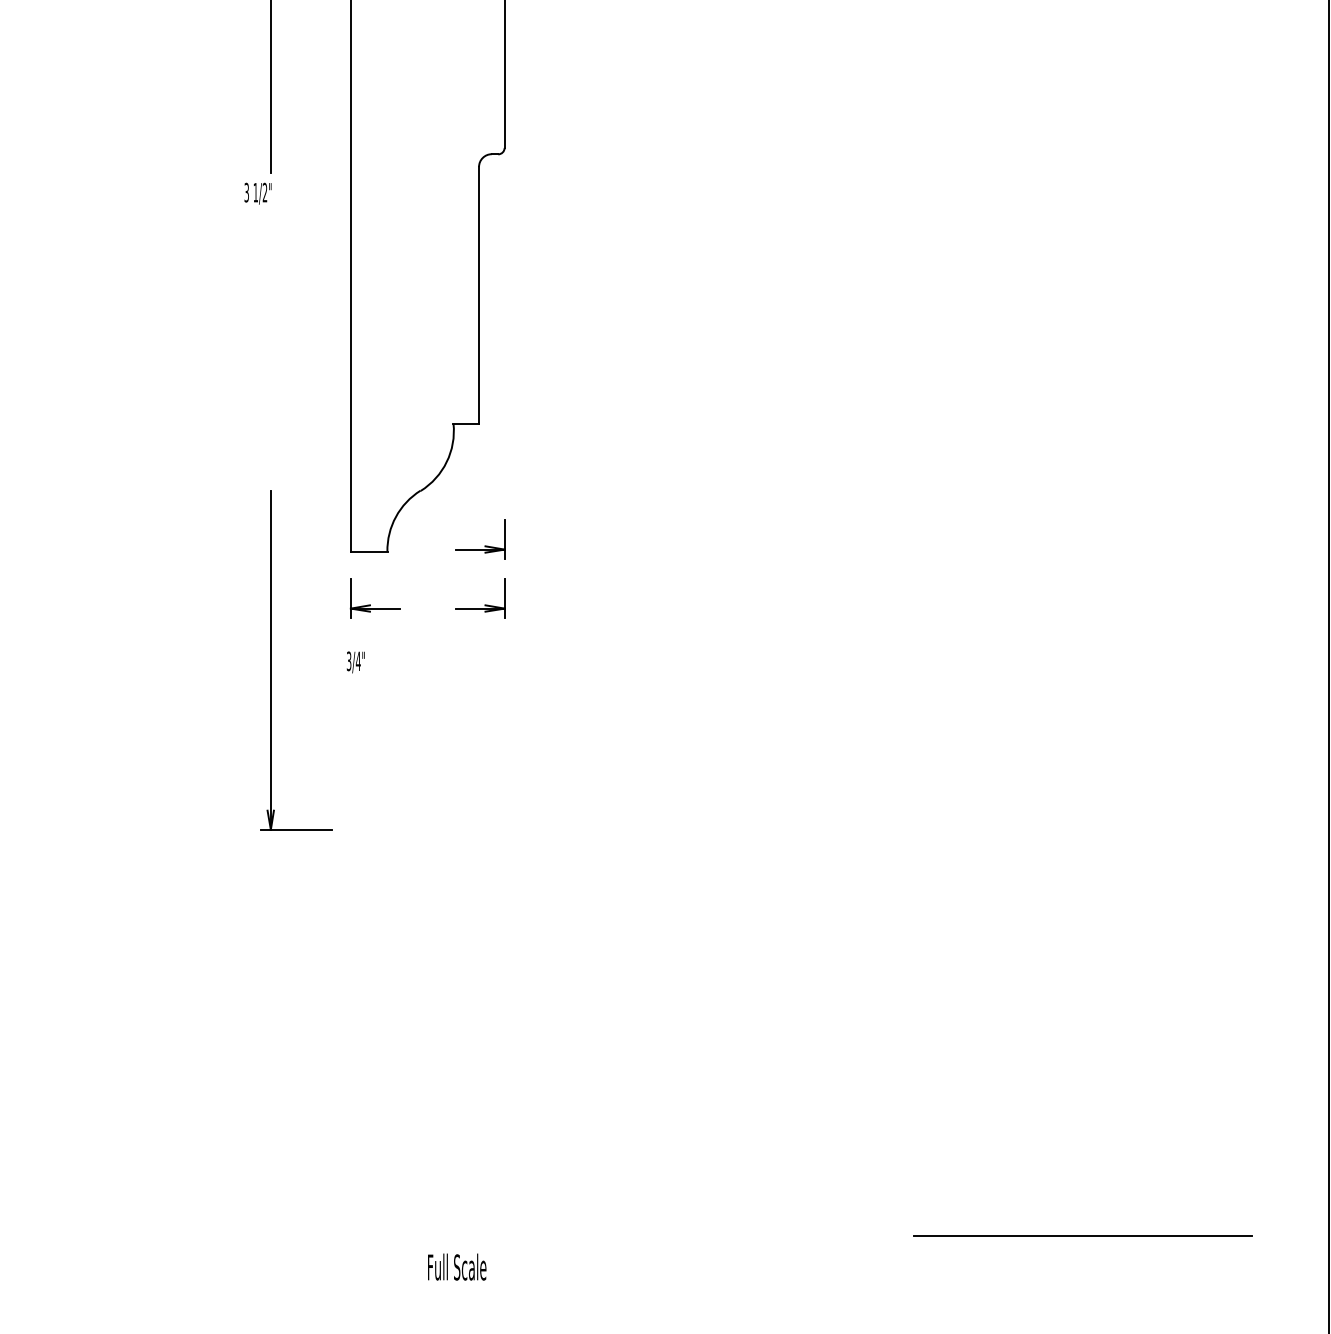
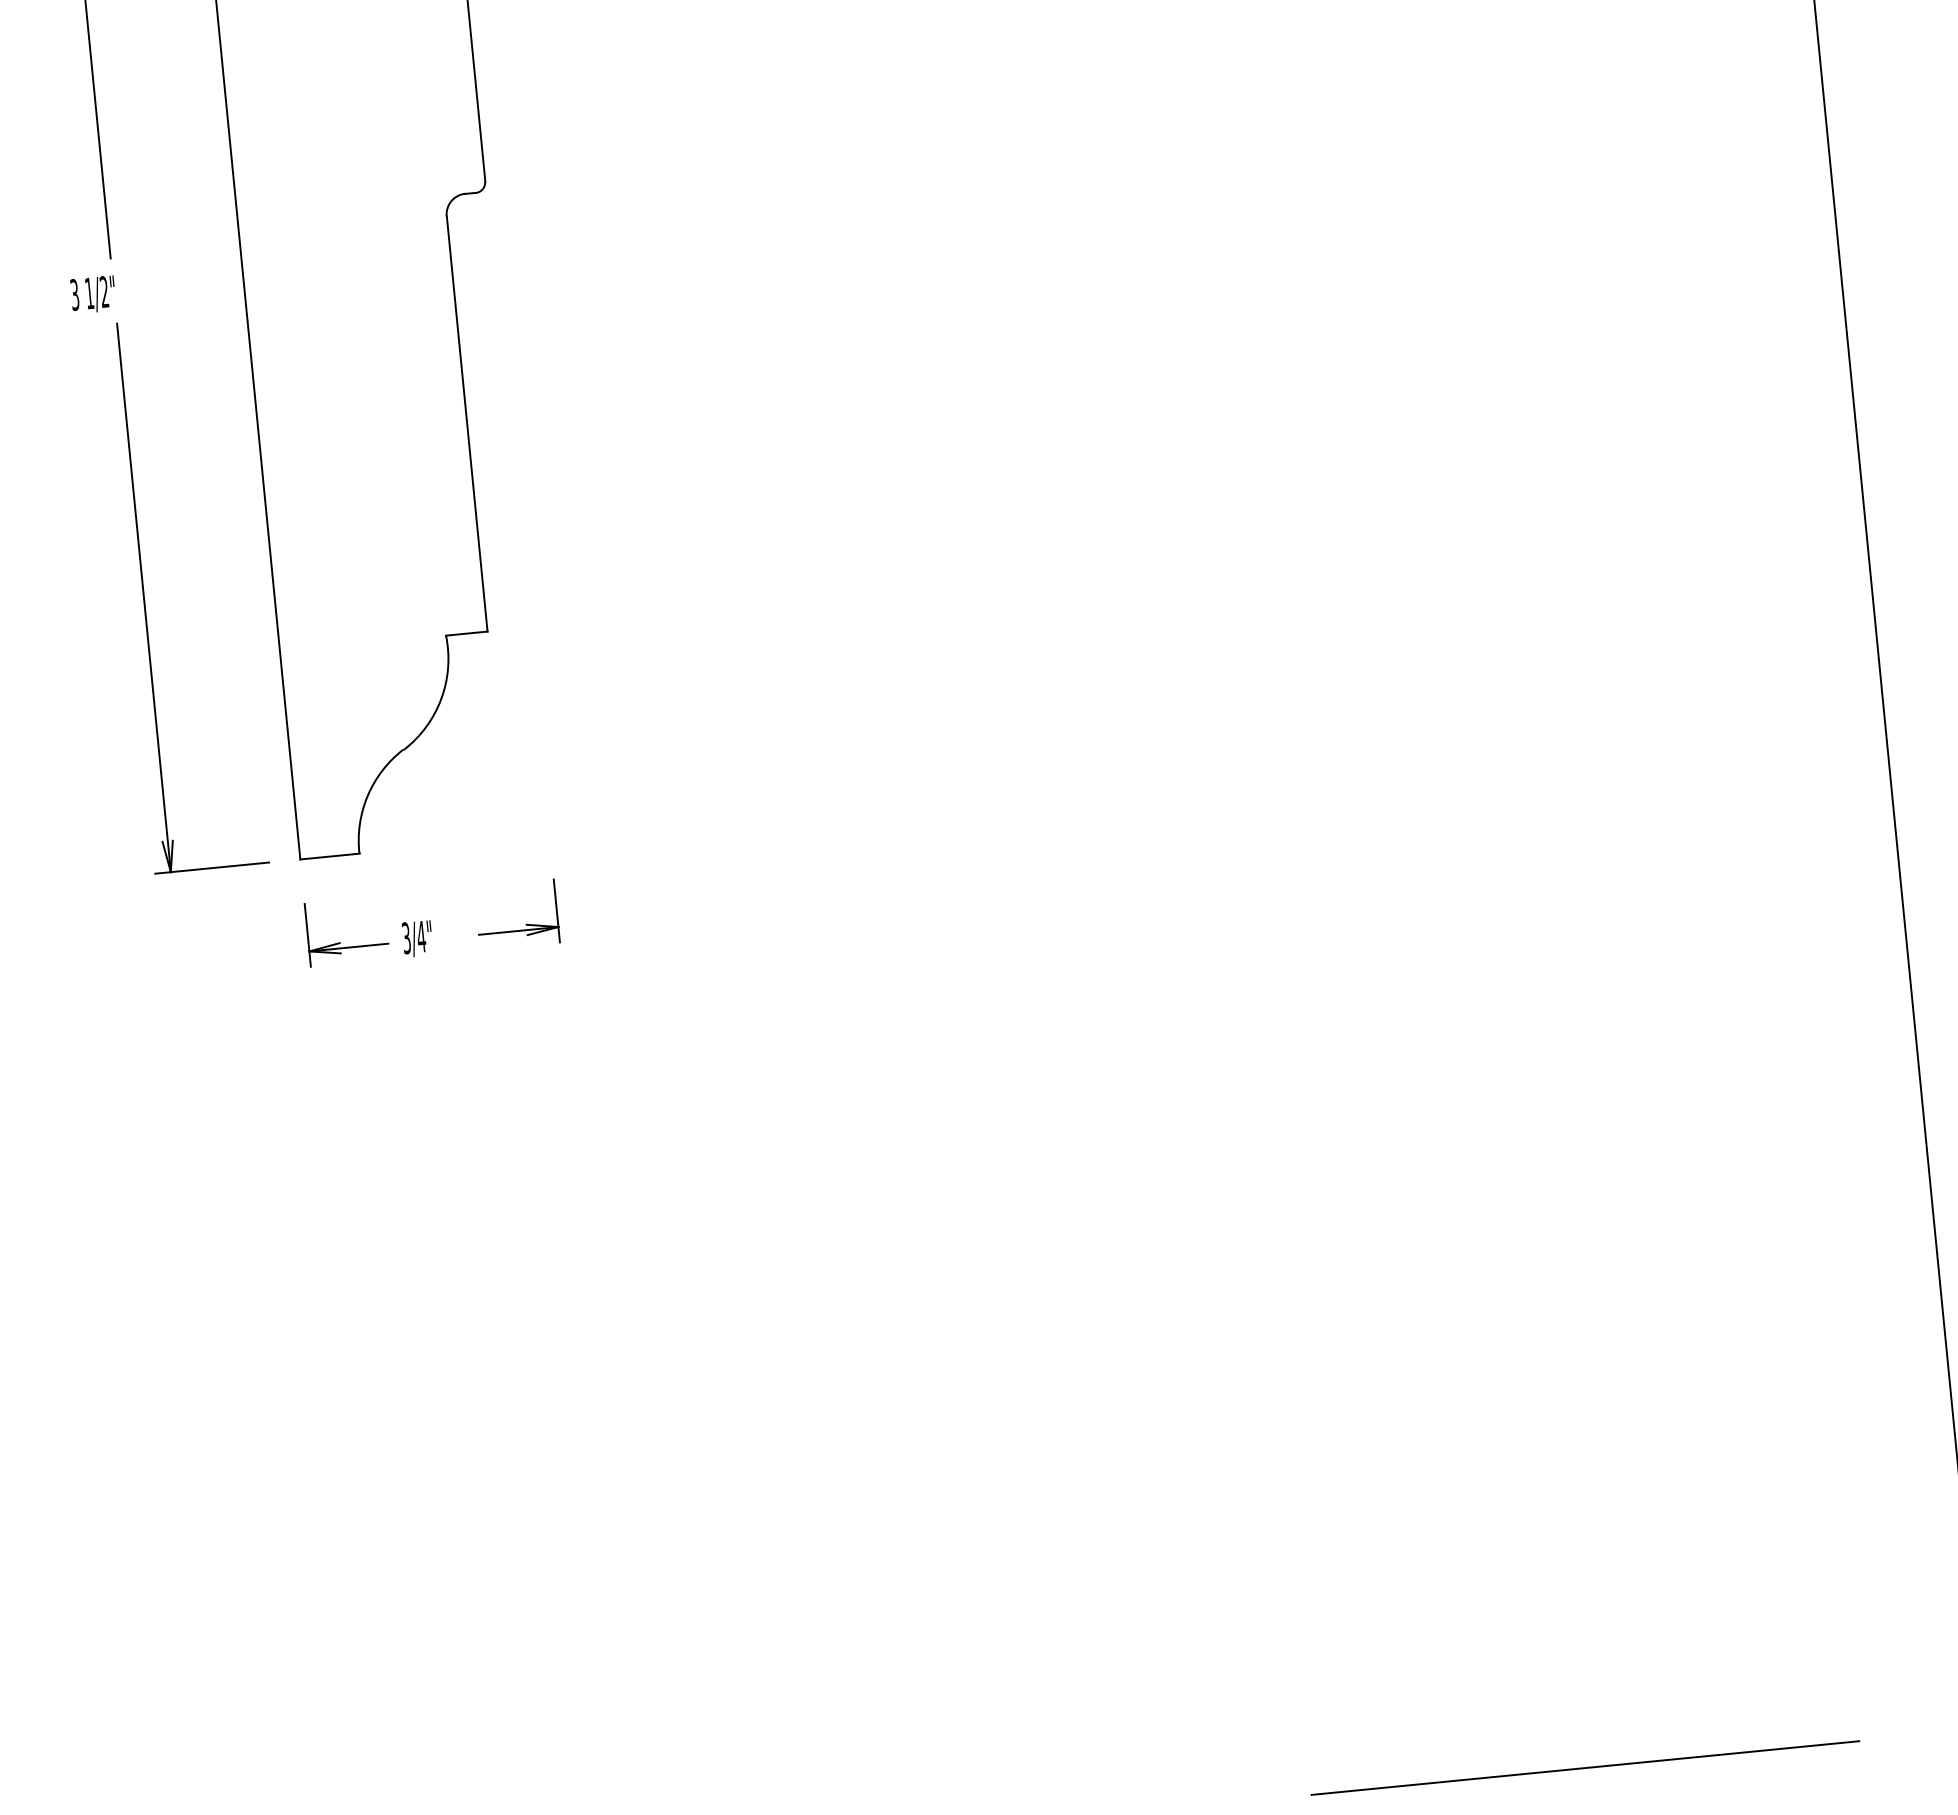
part: (484, 545) -> (515, 828), removed
part: (271, 660) -> (145, 598), moved
text: (355, 662) -> (416, 939), moved
line: (1082, 1185) -> (1584, 1768), added

